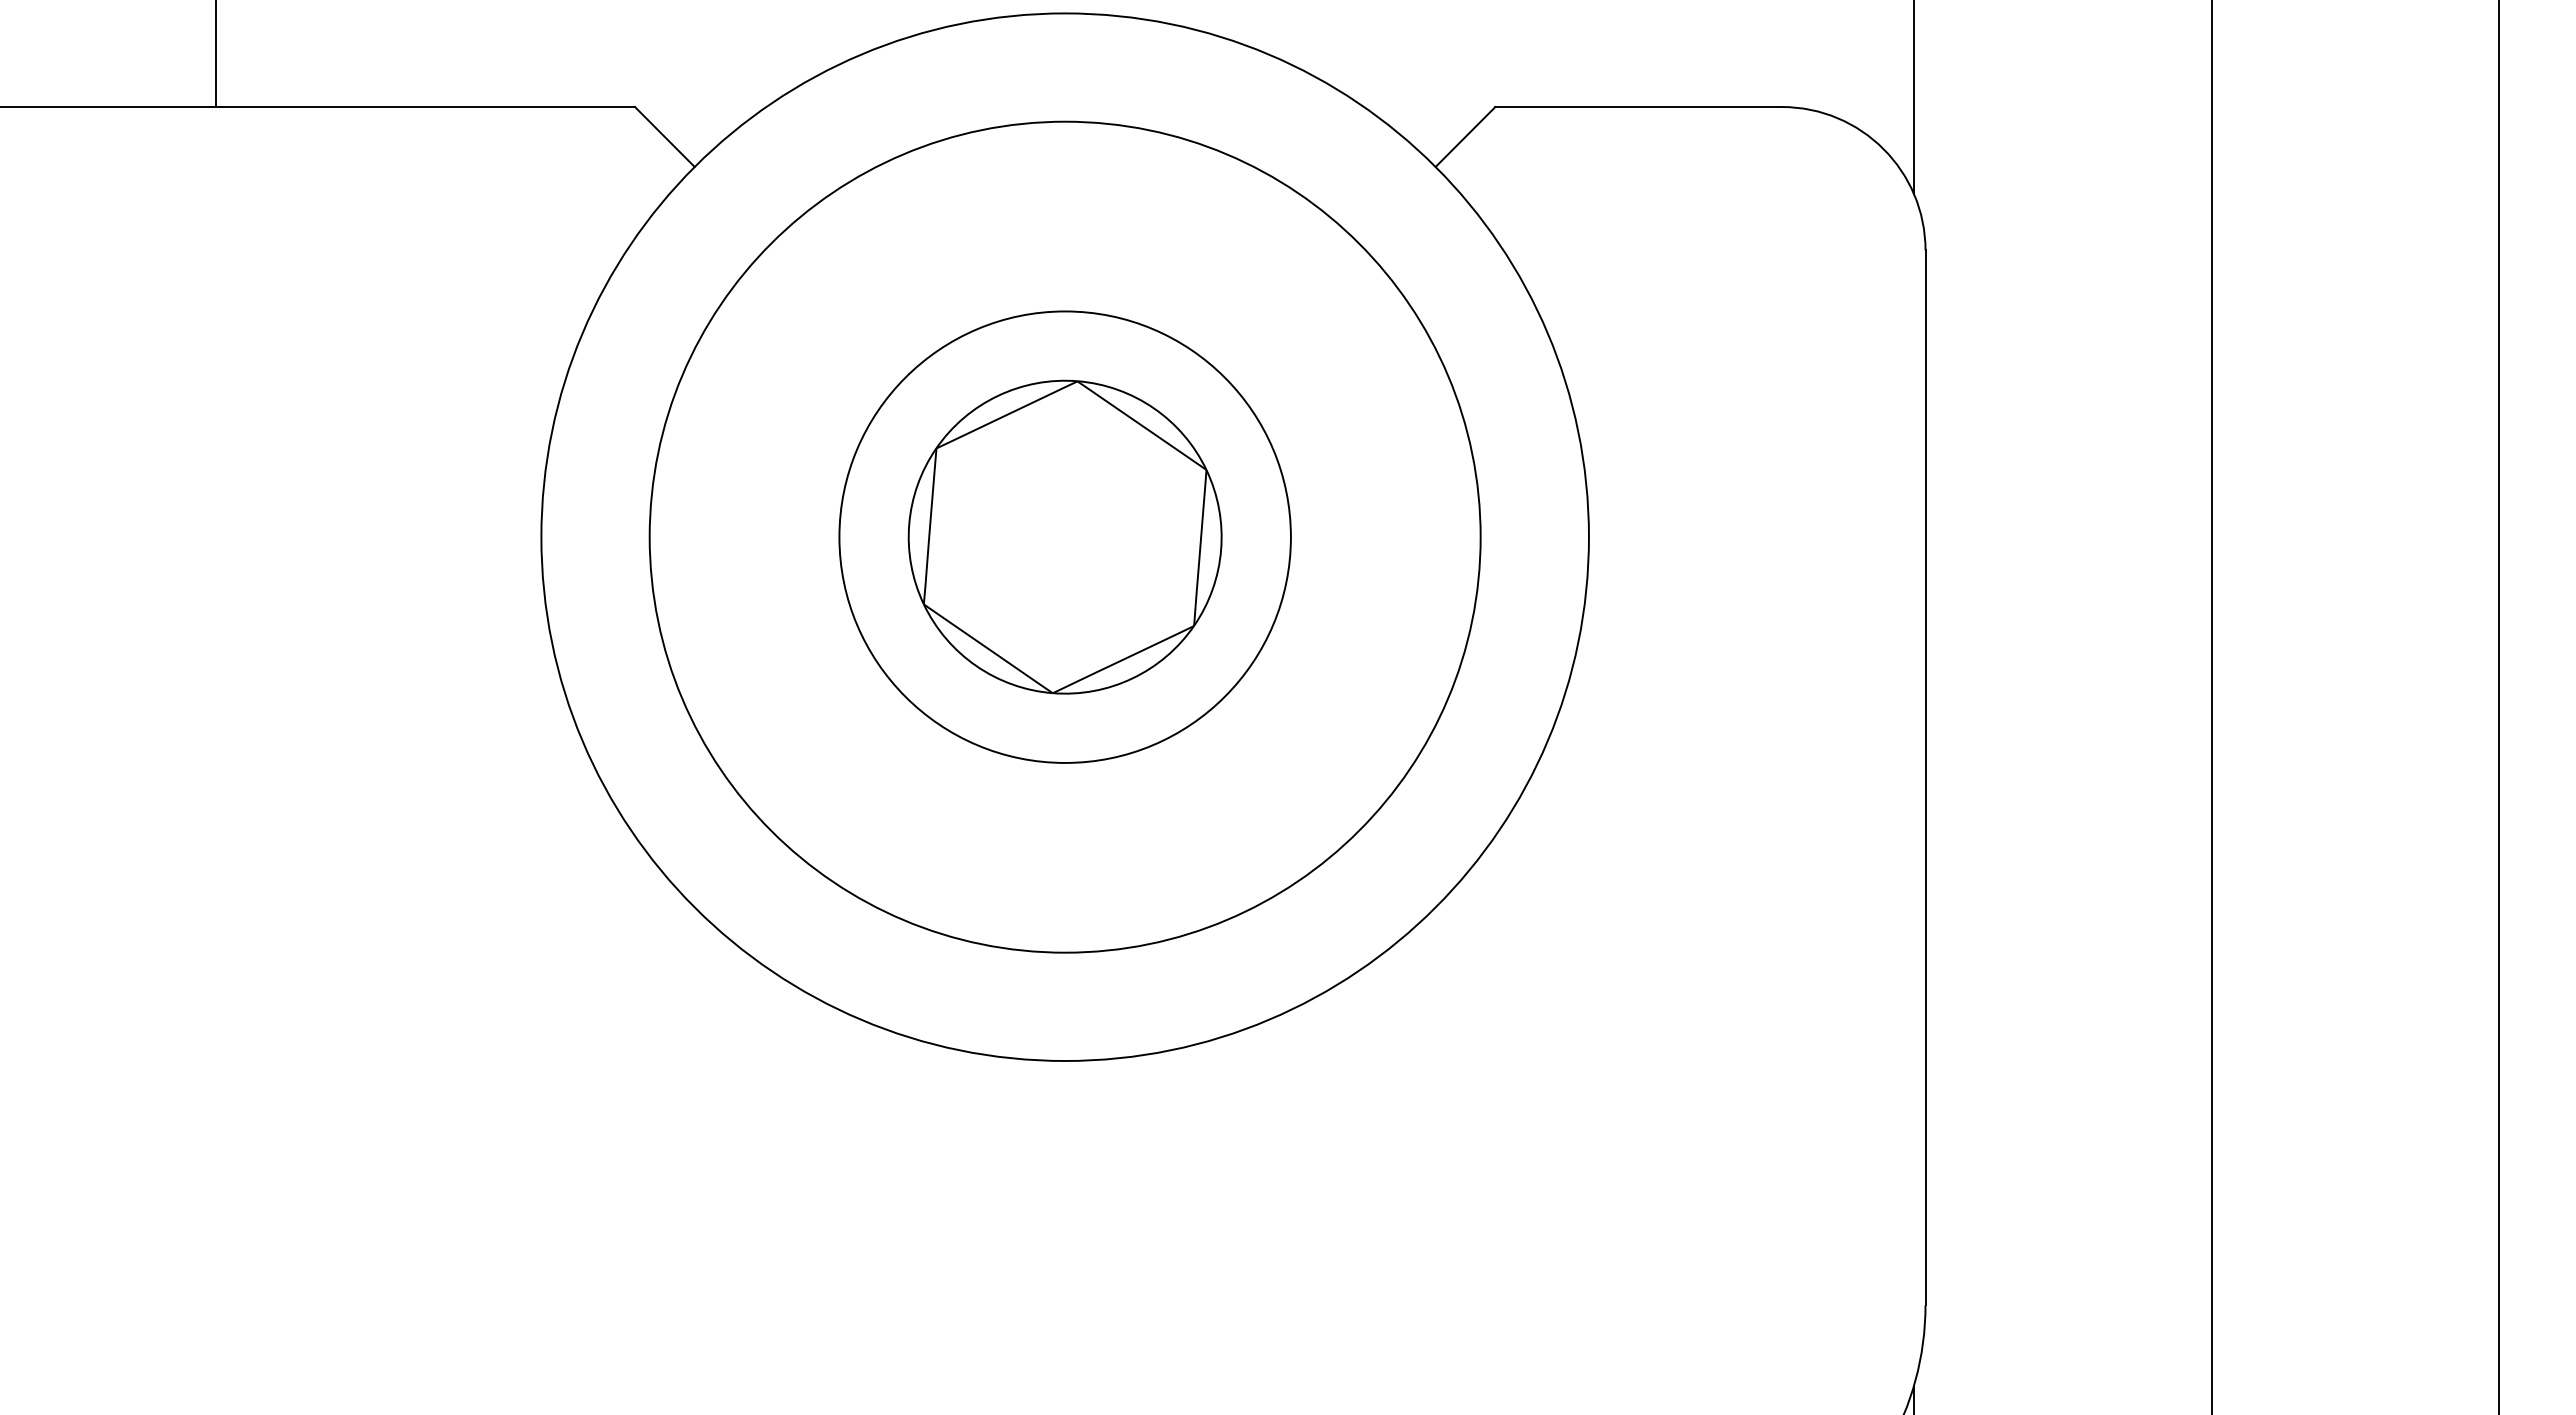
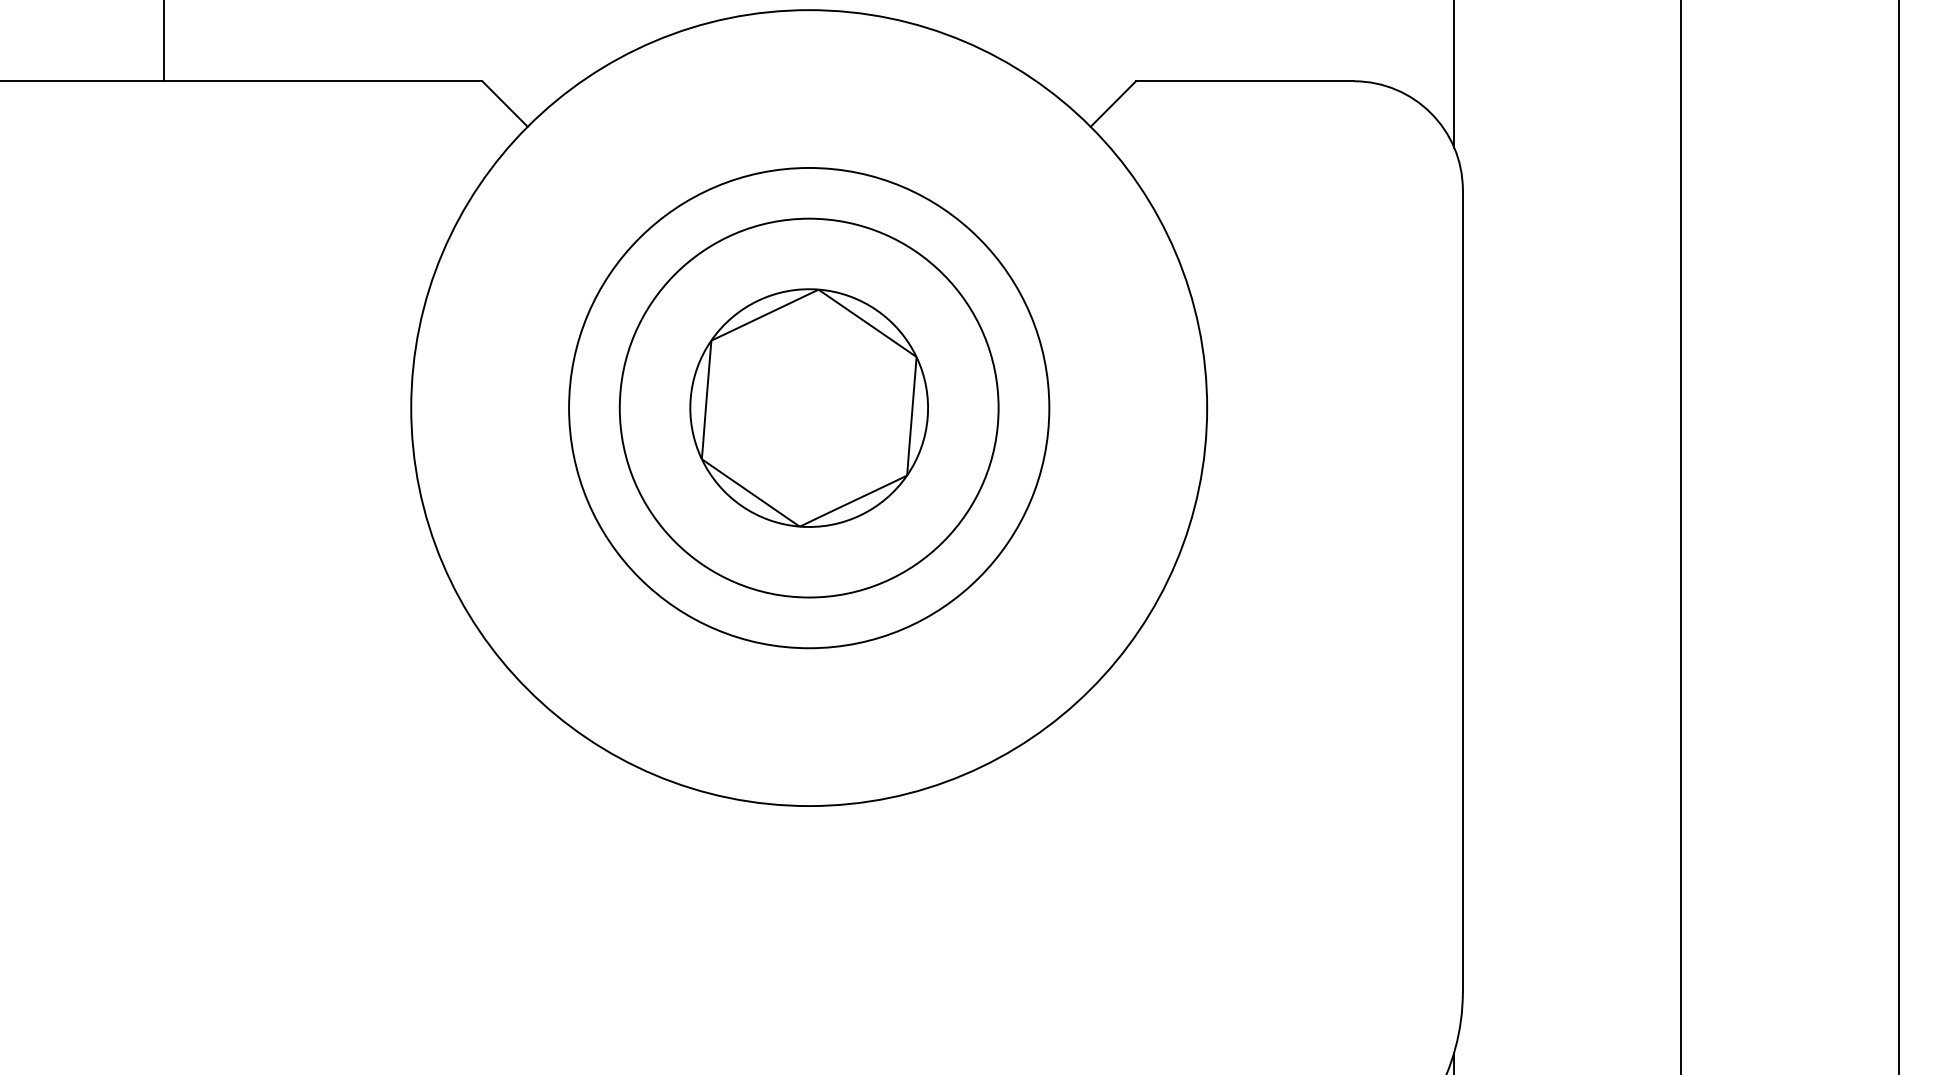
circle: (1064, 536) -> (808, 407), size x0.6
circle: (1064, 536) -> (808, 407), size x1.4

